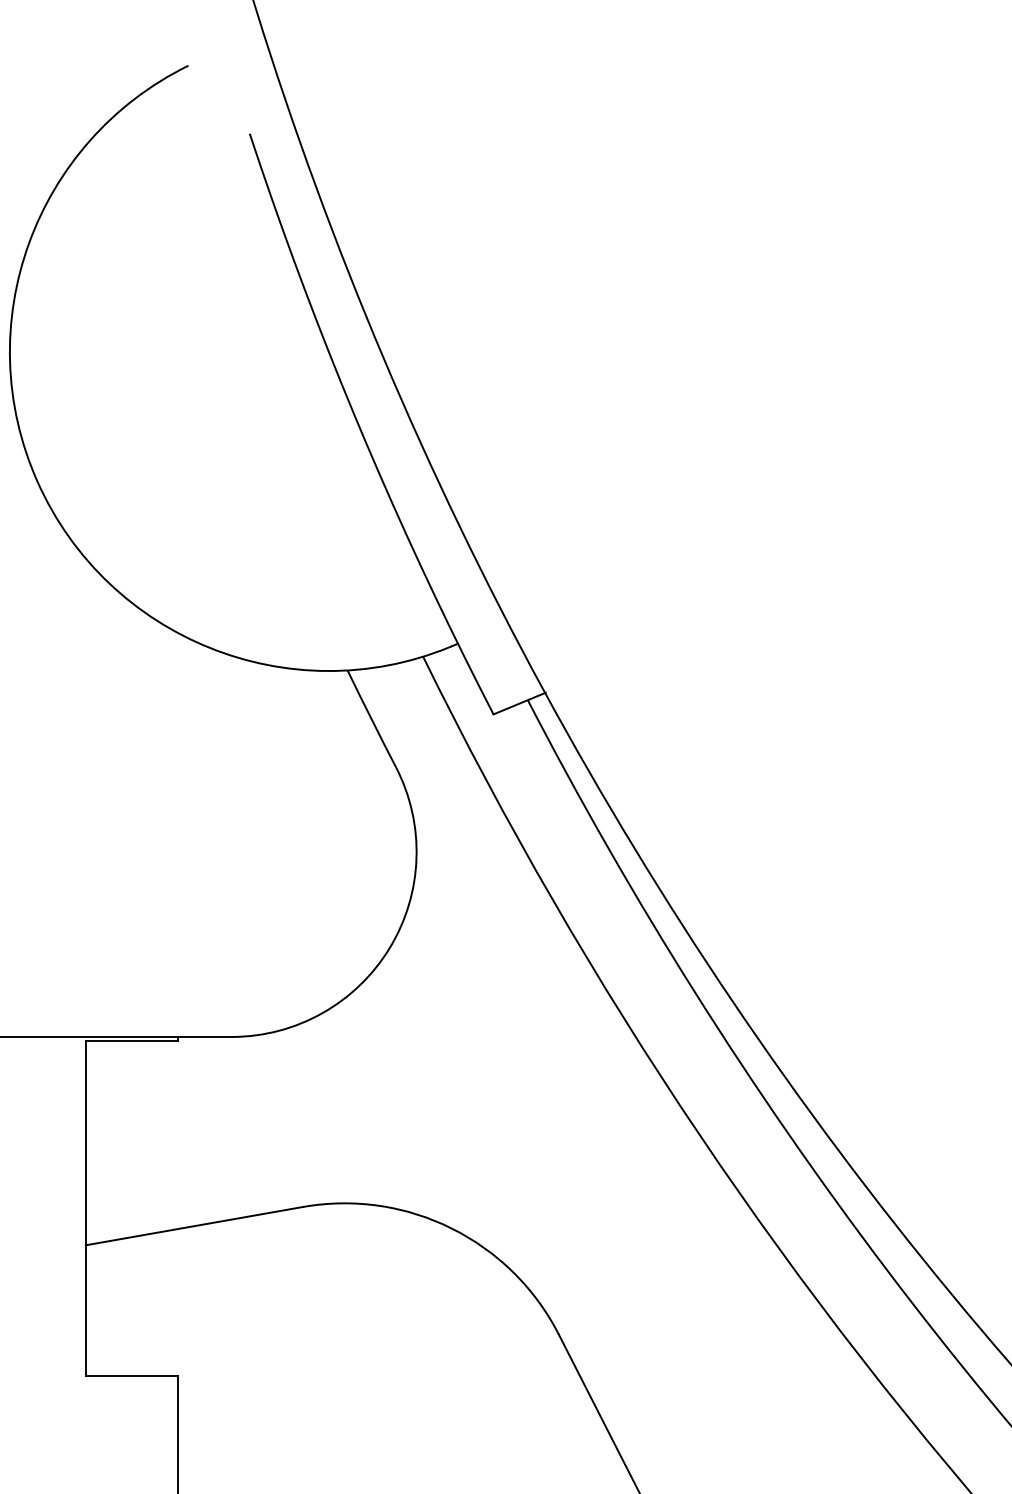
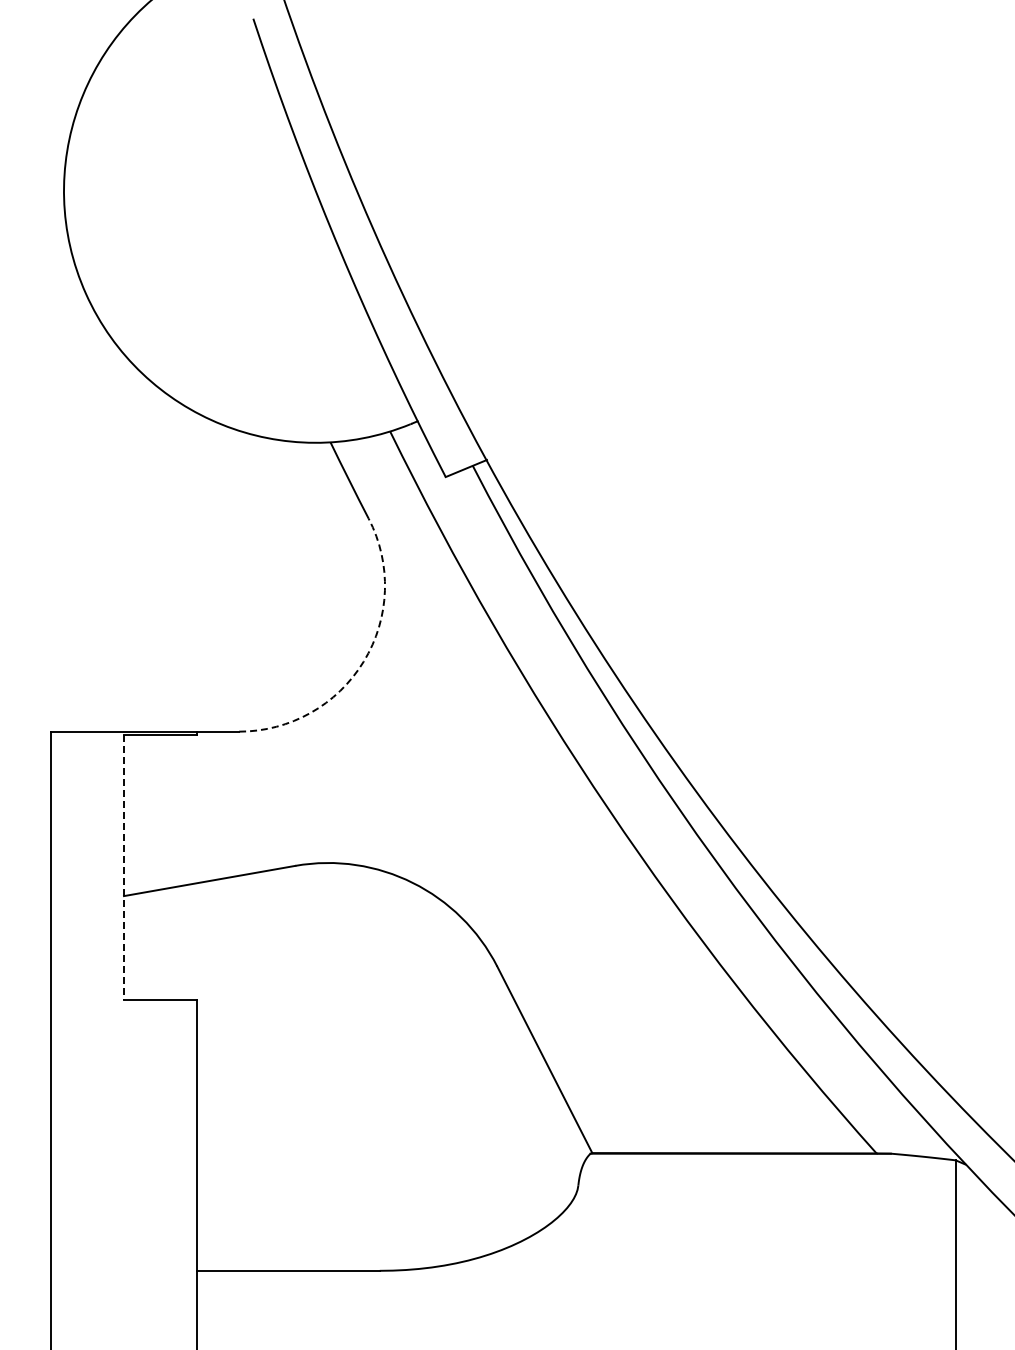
arc: (389, 948) -> (363, 661), solid -> dashed
line: (85, 1209) -> (123, 867), solid -> dashed

